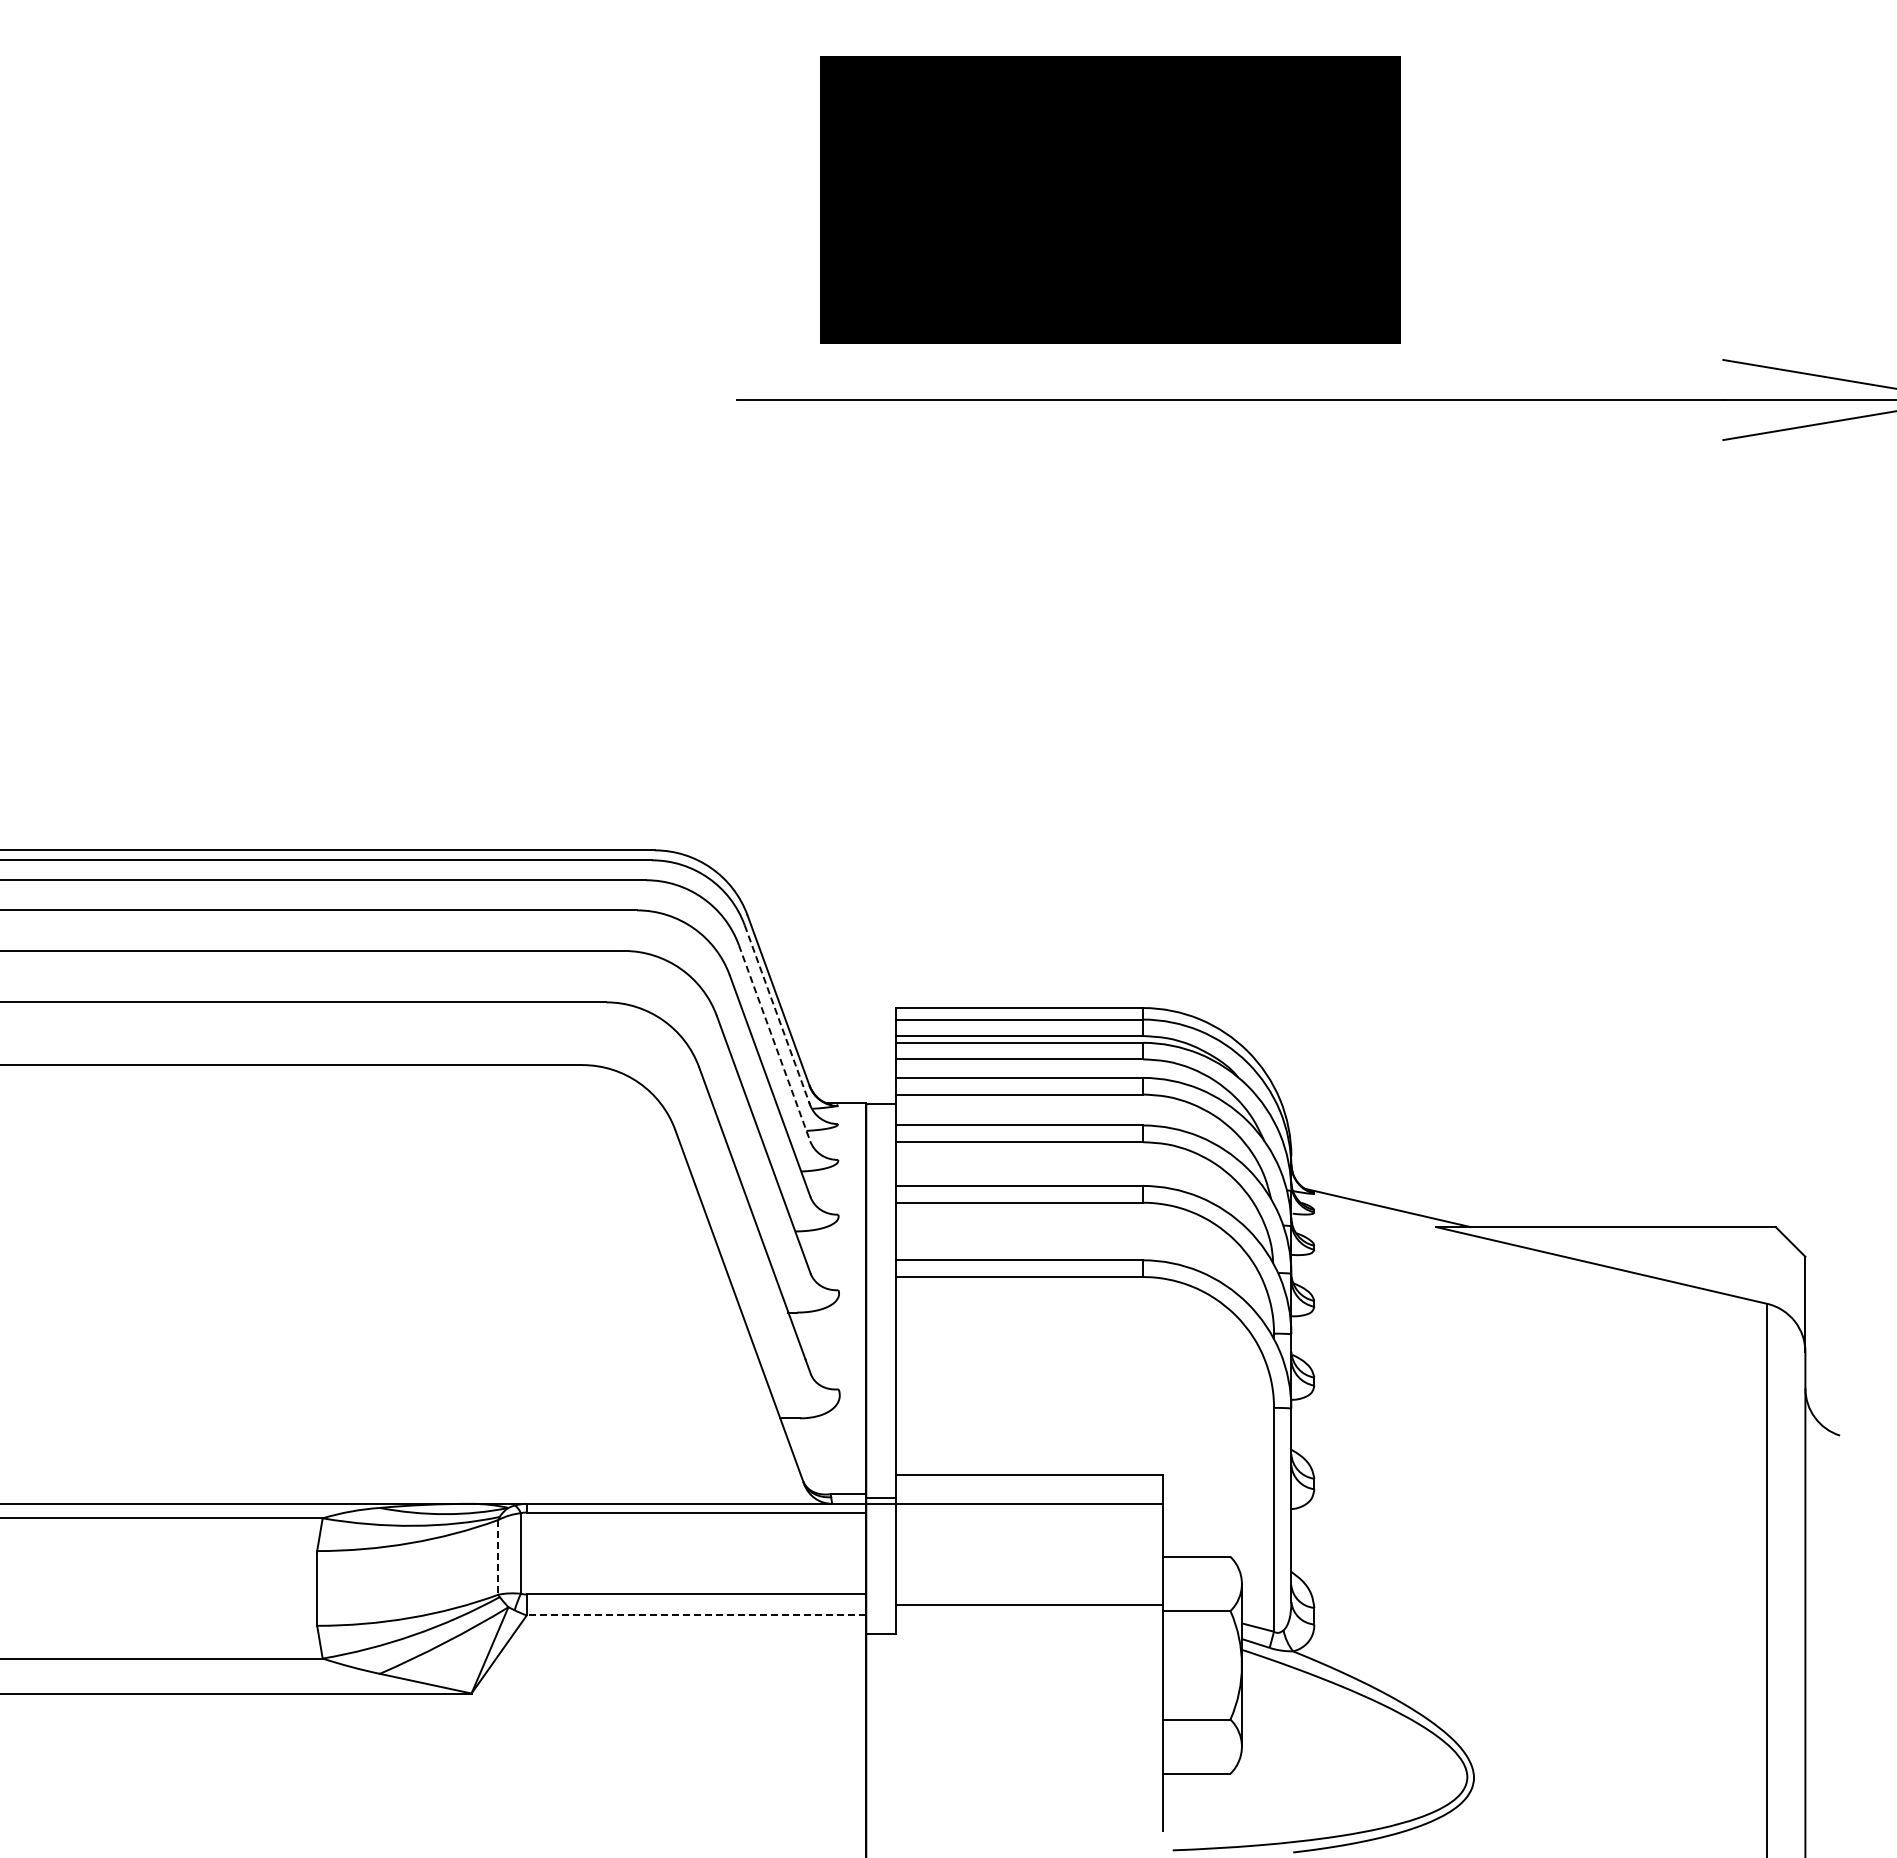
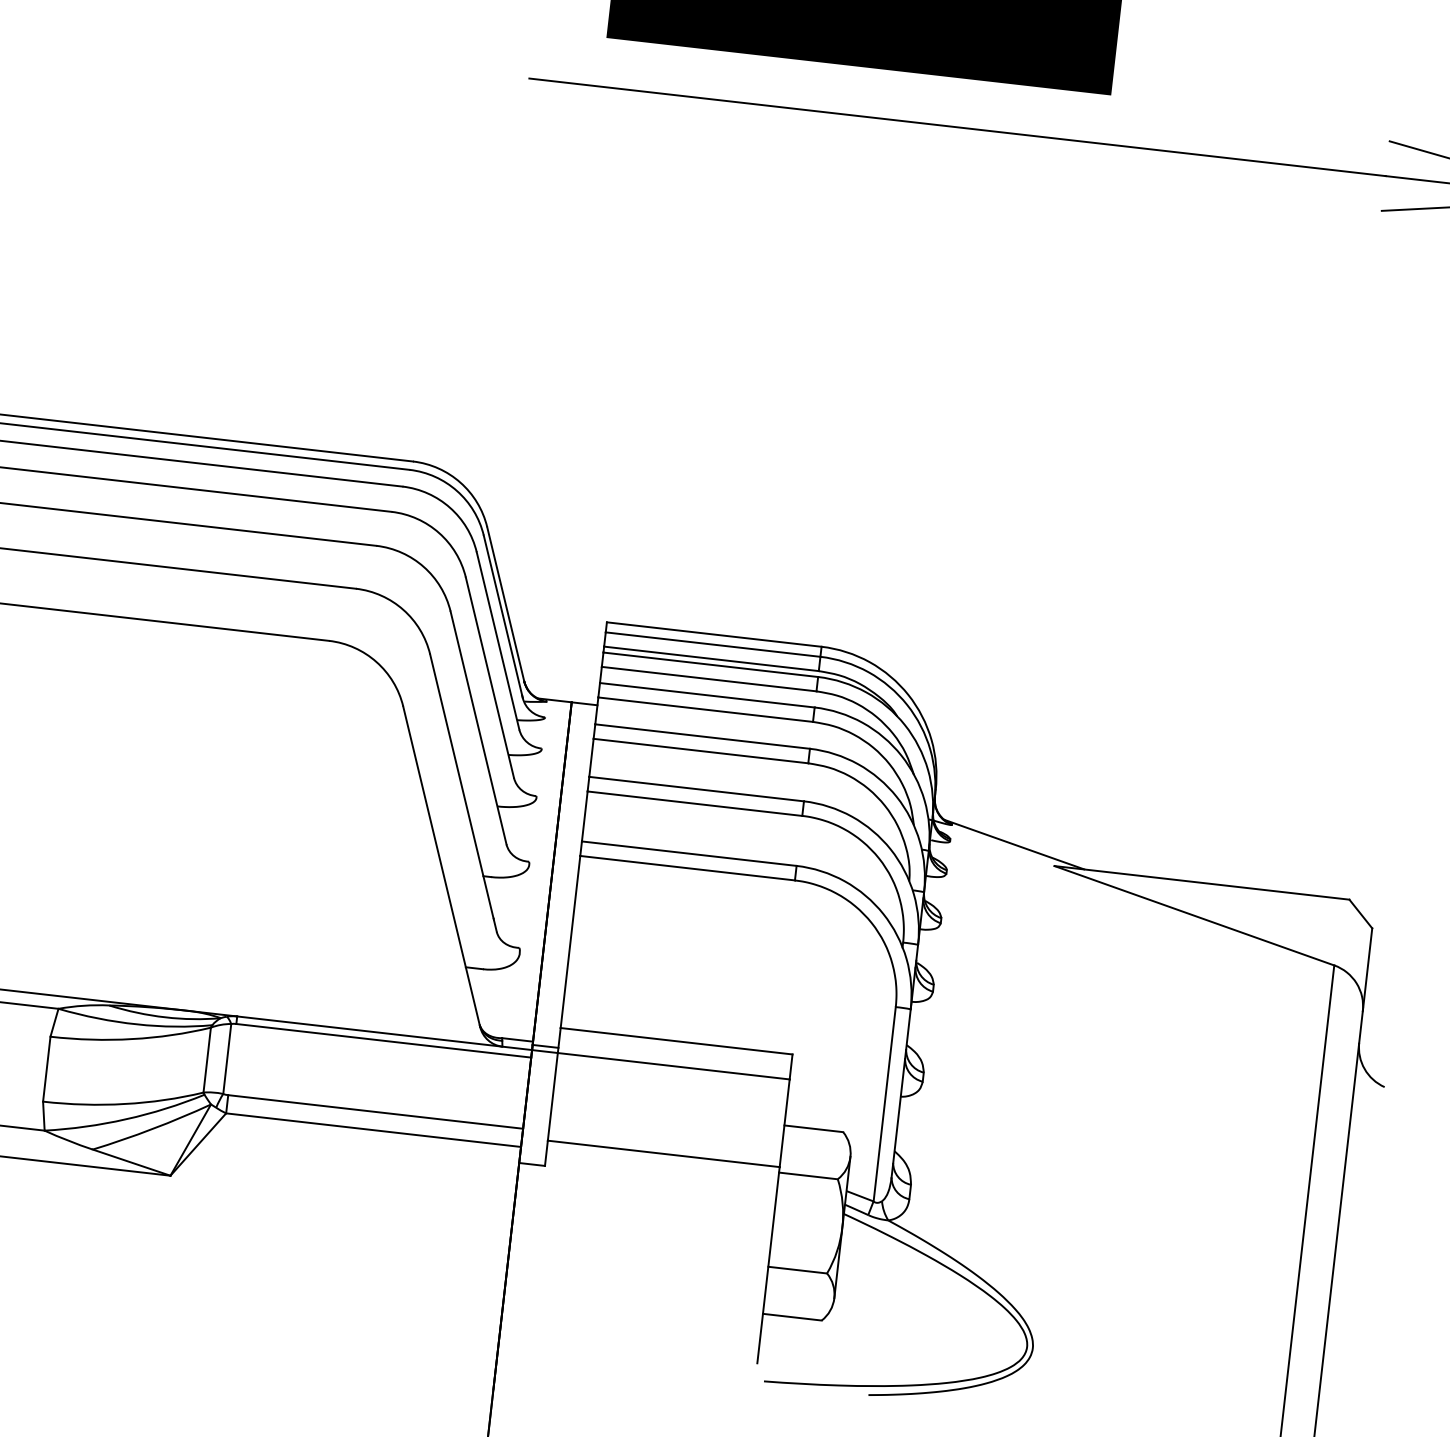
line: (777, 1015) -> (503, 617), dashed -> solid
line: (774, 1043) -> (497, 641), dashed -> solid
line: (498, 1557) -> (207, 1060), dashed -> solid
line: (696, 1615) -> (373, 1130), dashed -> solid

